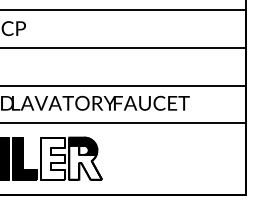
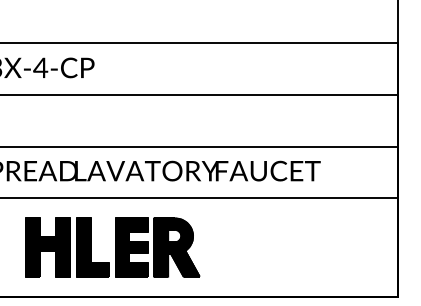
fill: (52, 158) -> (131, 247), added
fill: (85, 162) -> (176, 252), added

